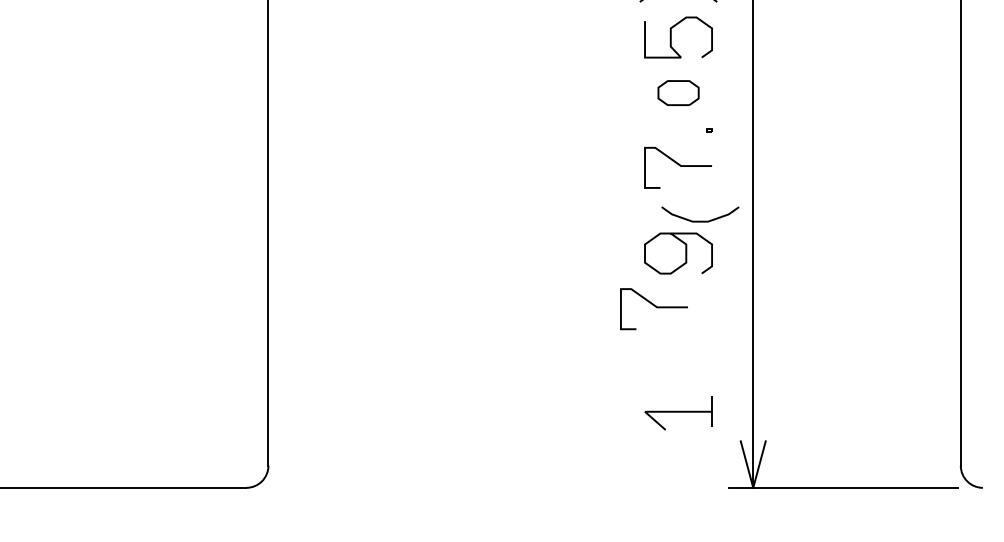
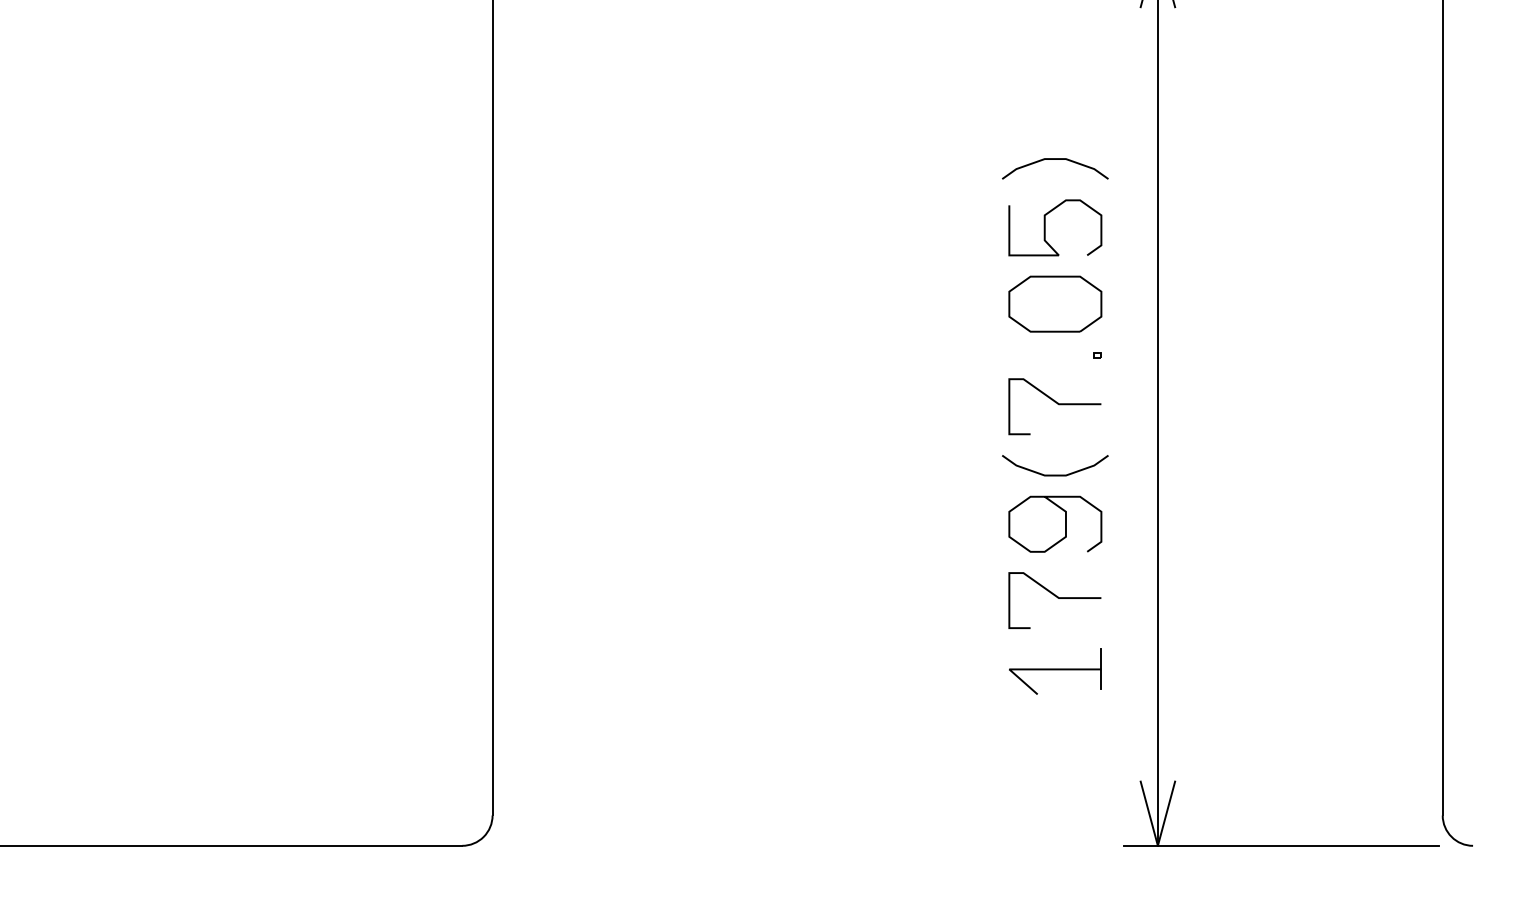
part: (678, 92) -> (1055, 303), size x1.67
curve: (700, 220) -> (1055, 474), moved
curve: (655, 306) -> (1056, 597), moved
part: (678, 413) -> (1055, 671), moved

